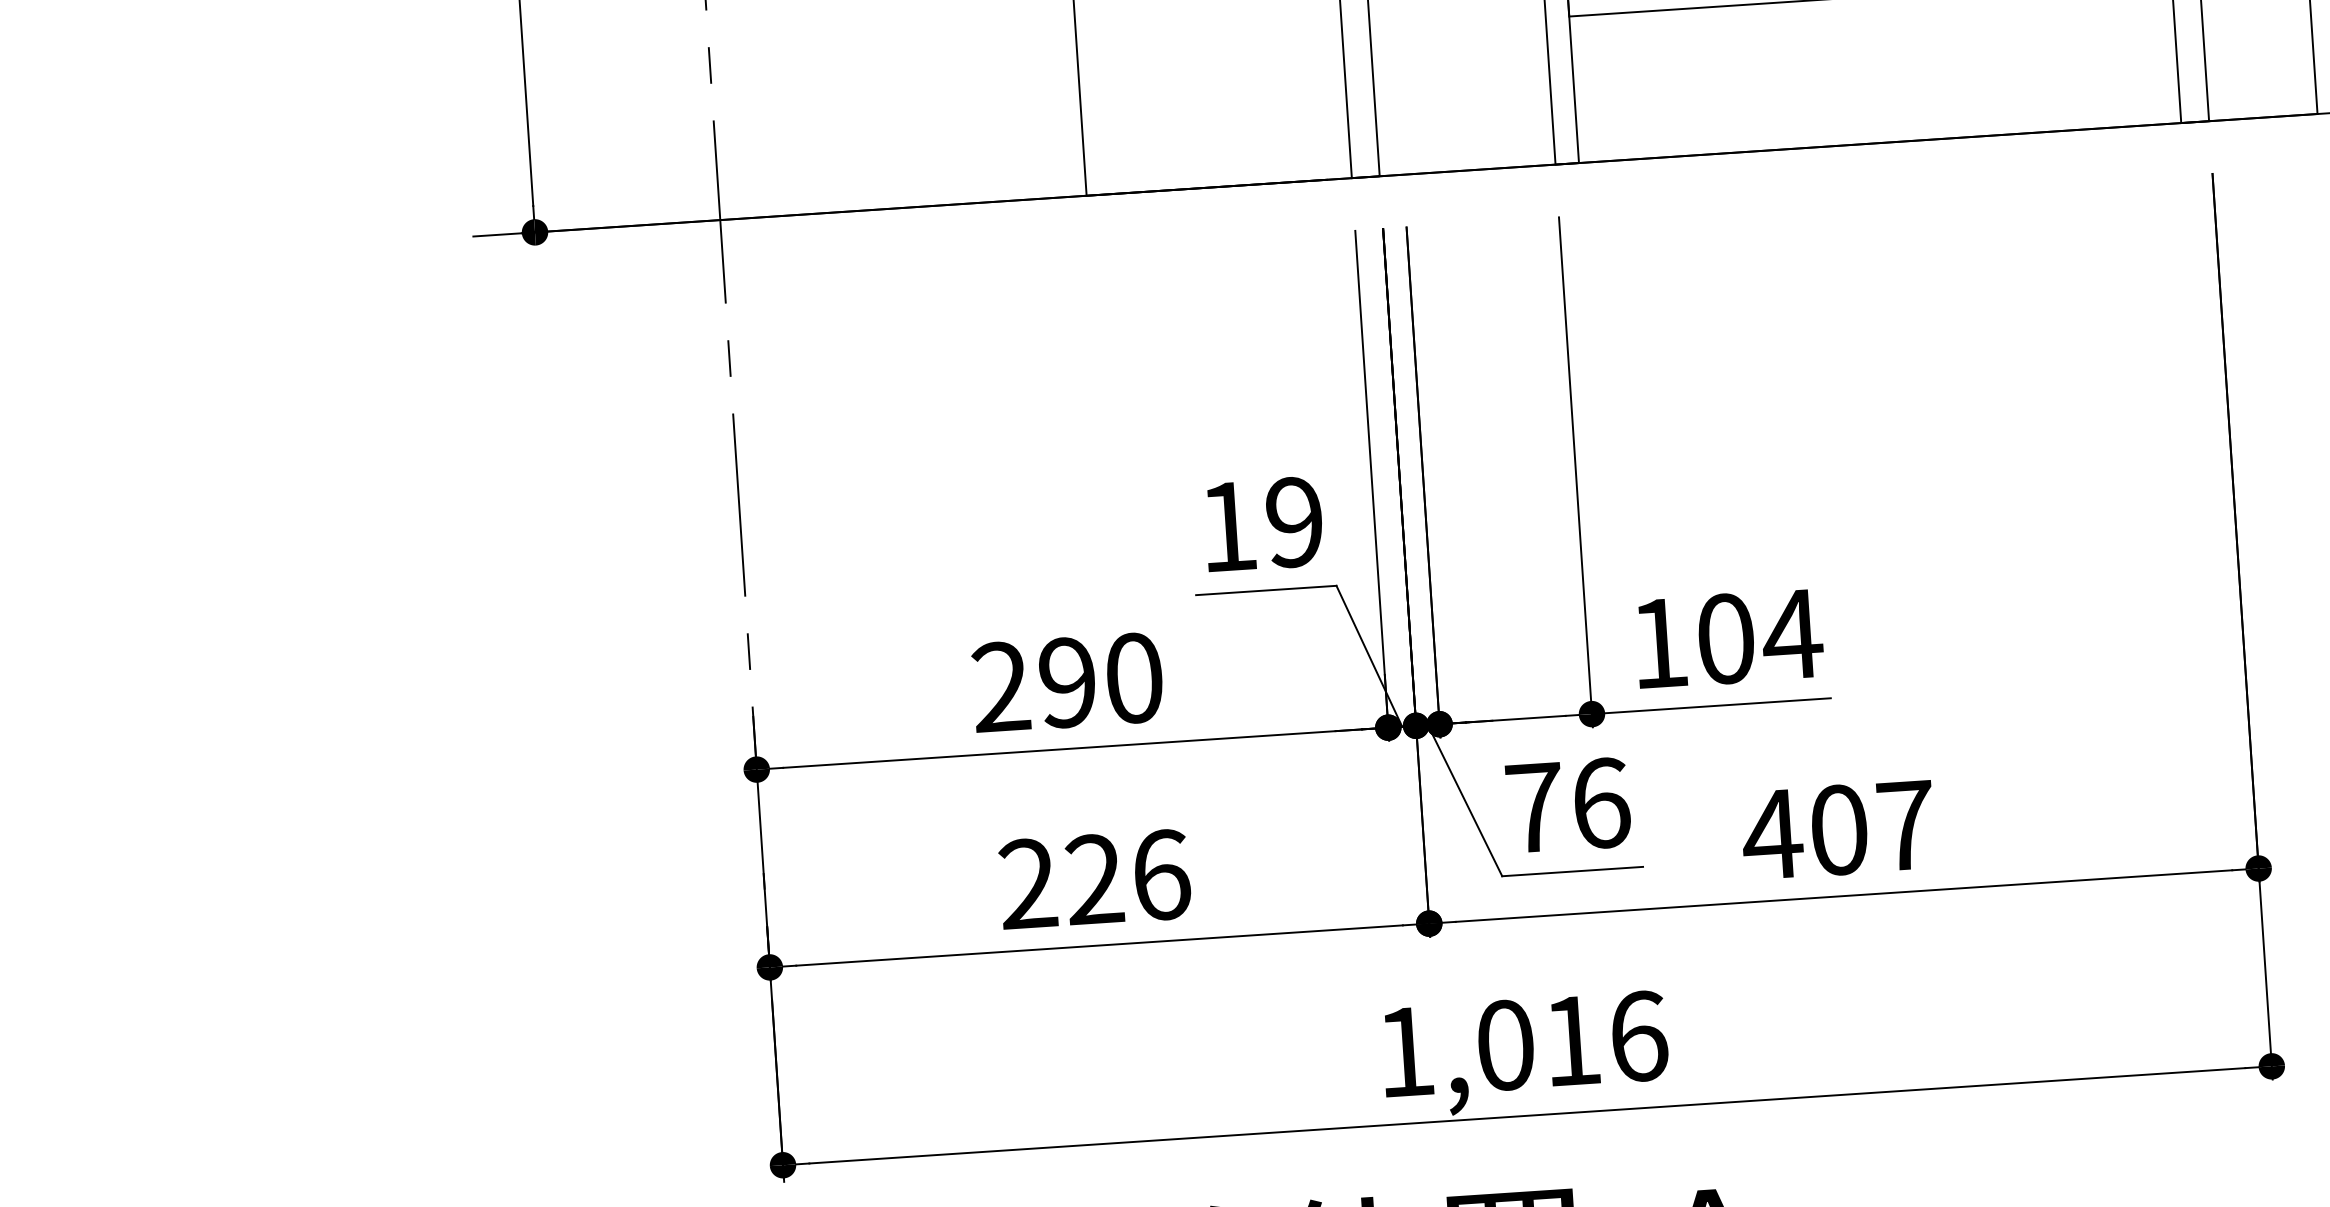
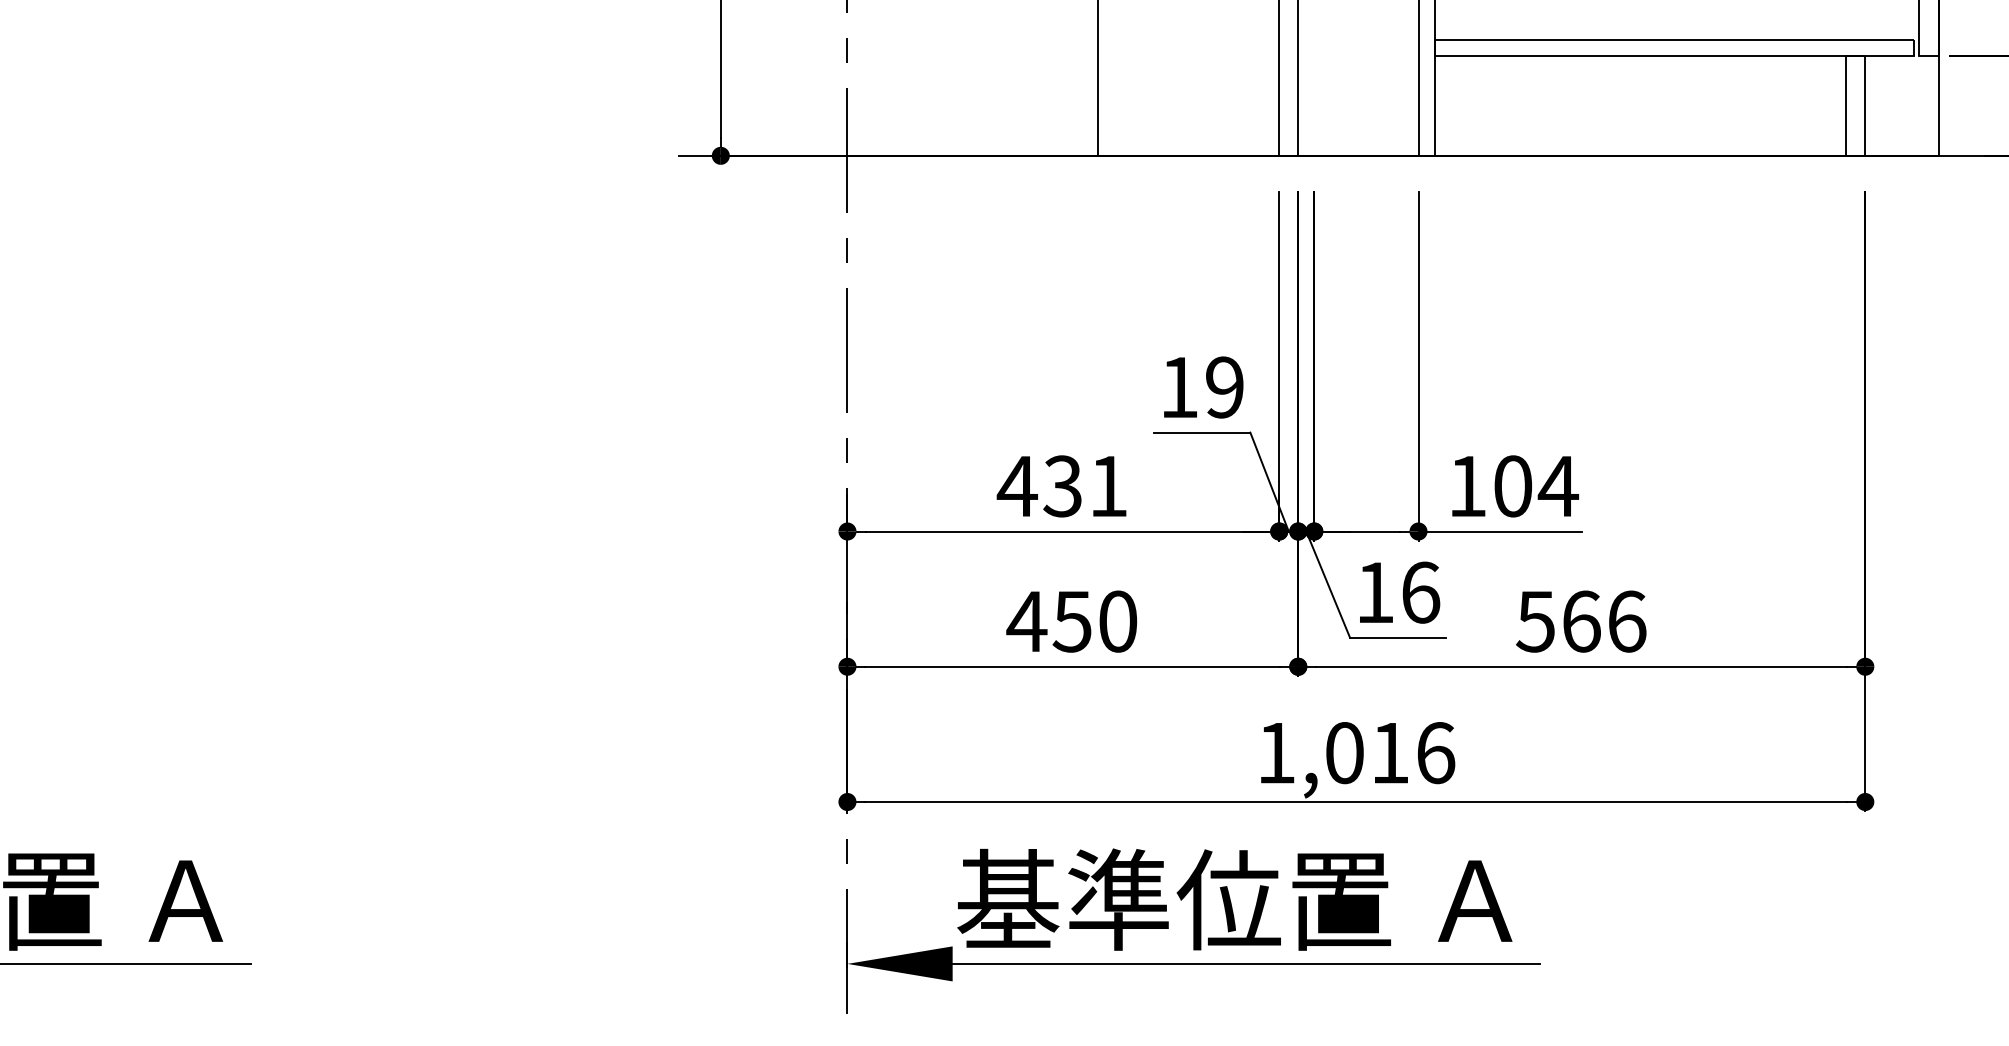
text: (1065, 682) -> (1061, 486), 290 -> 431
text: (1535, 807) -> (1375, 592), 76 -> 16
text: (1837, 830) -> (1580, 621), 407 -> 566
text: (1093, 879) -> (1071, 621), 226 -> 450

